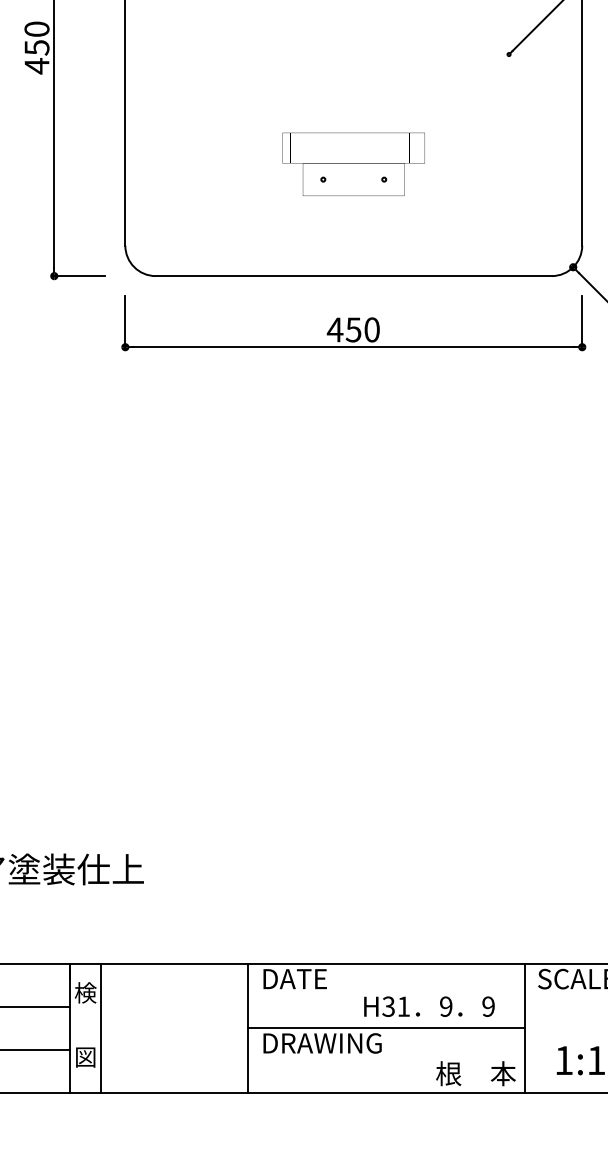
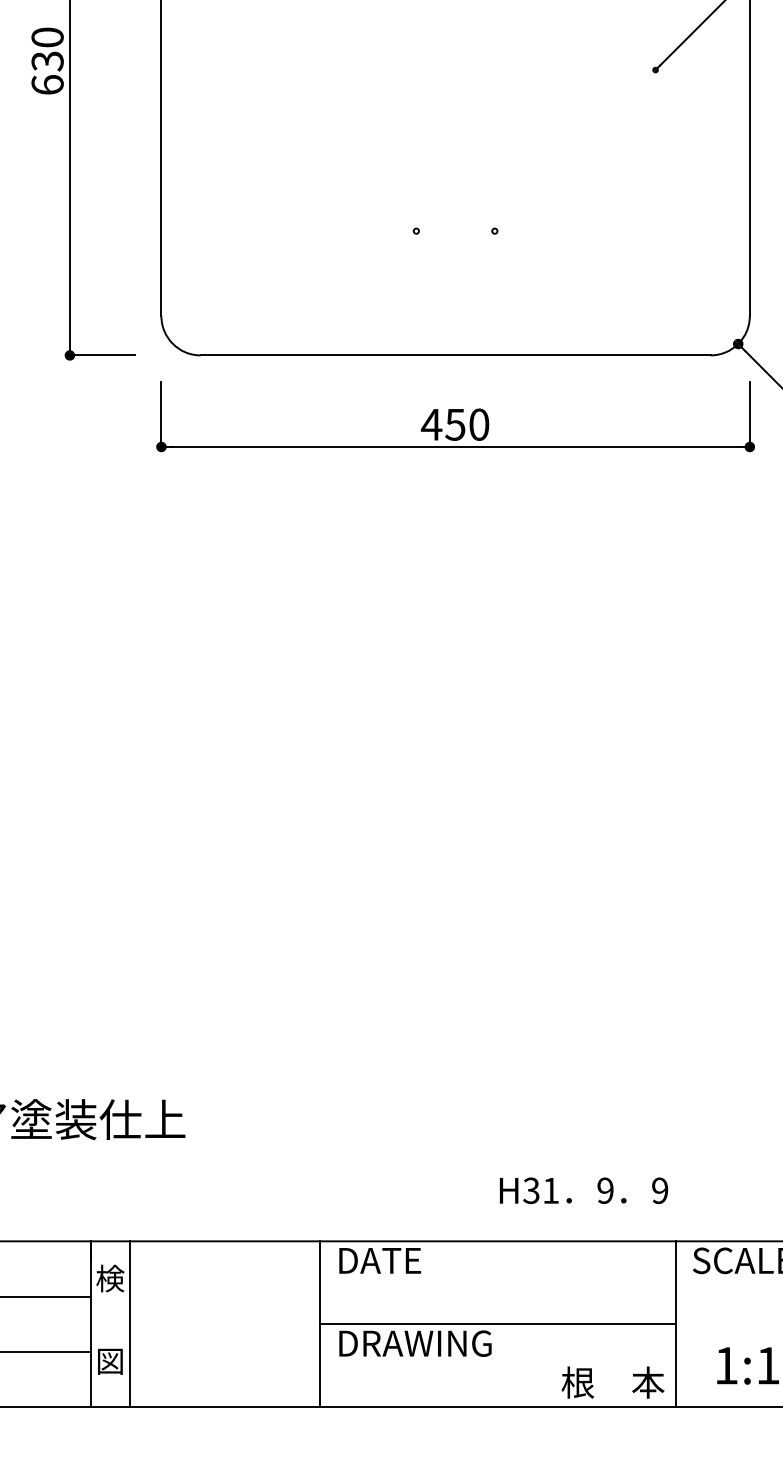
text: (36, 57) -> (46, 73), 450 -> 630
part: (353, 163) -> (455, 210), removed
text: (429, 1006) -> (584, 1190), moved

